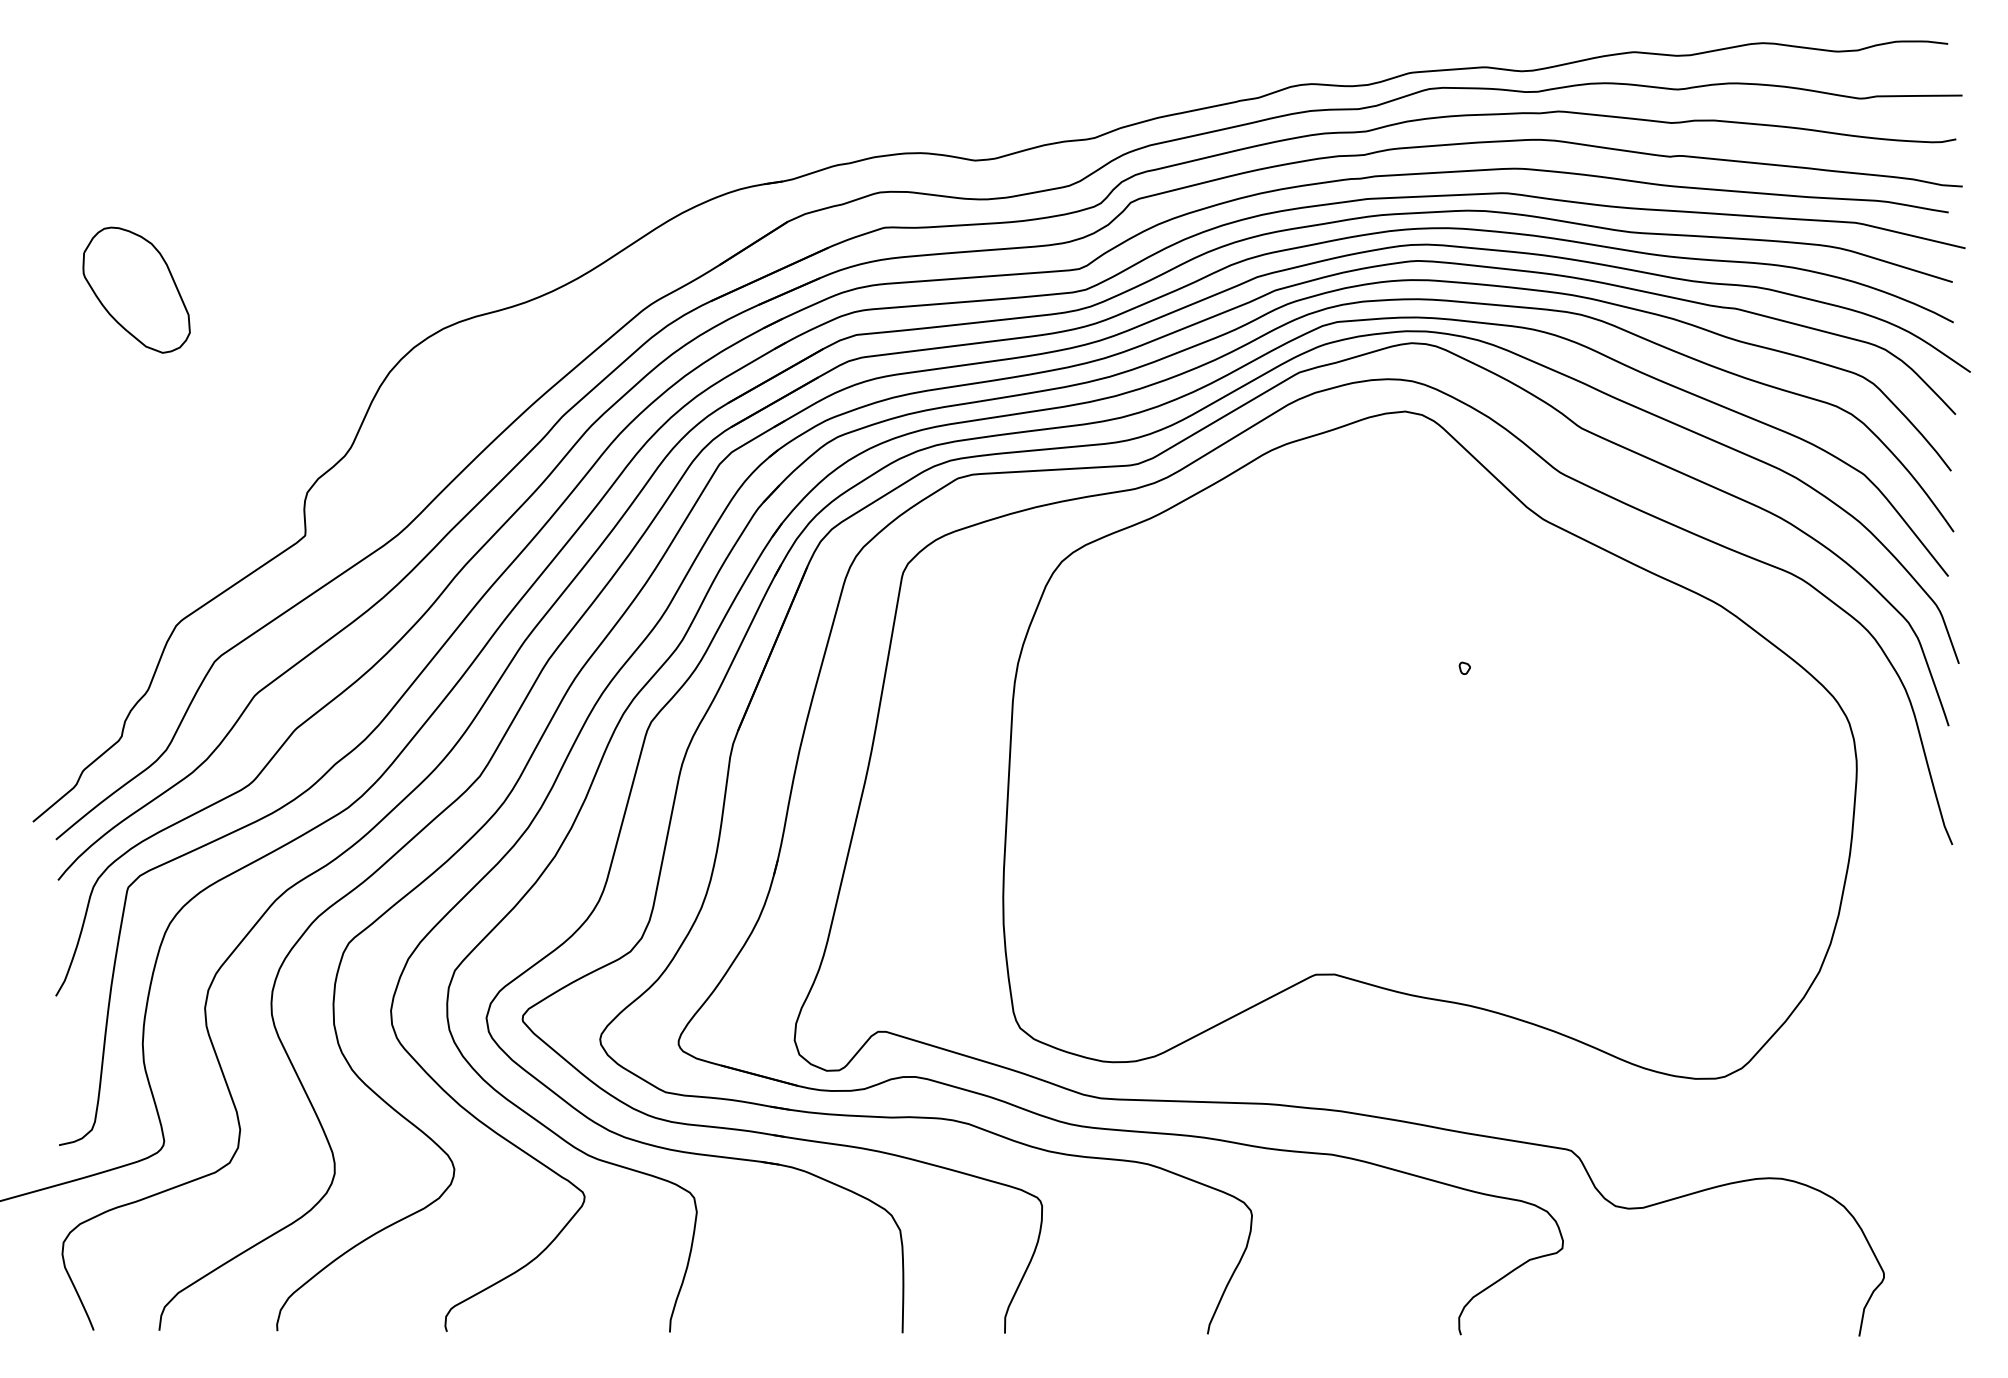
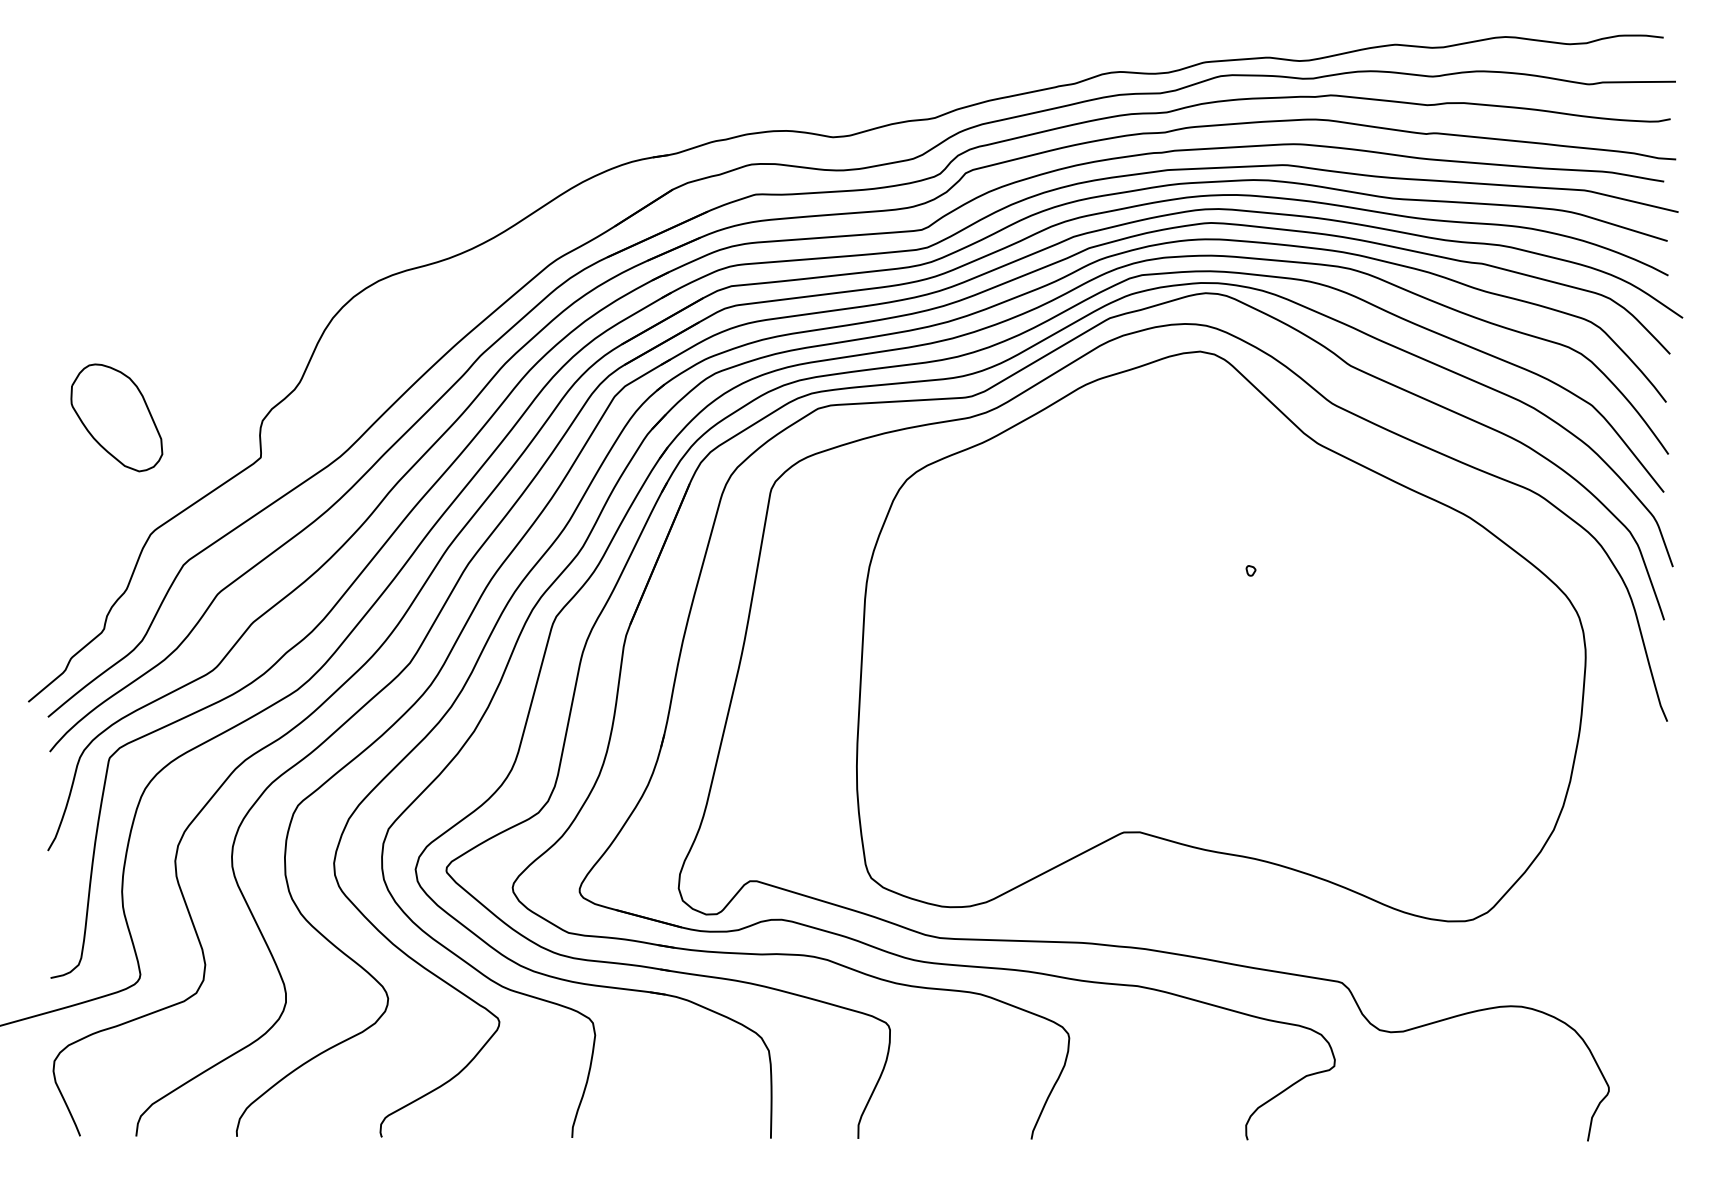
part: (136, 289) -> (116, 417), moved

